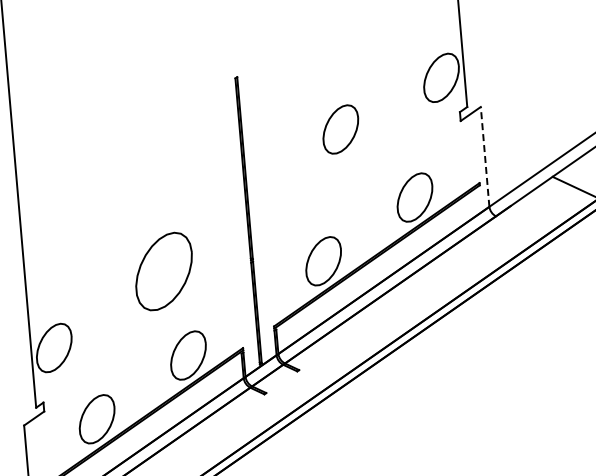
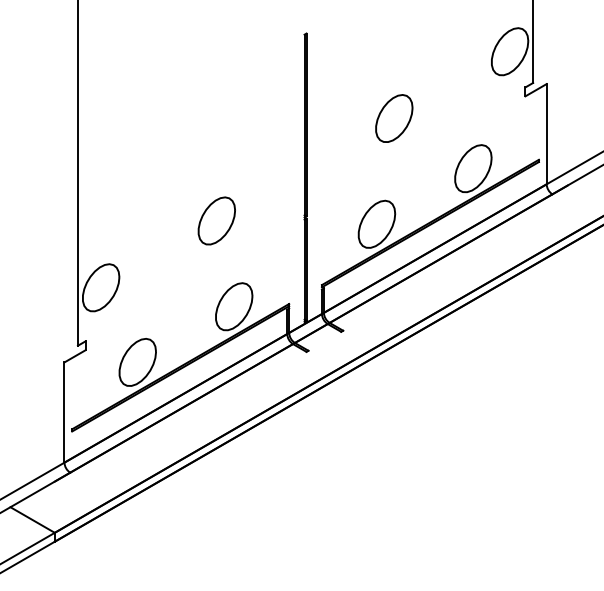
part: (341, 129) -> (394, 118), moved
line: (484, 156) -> (546, 133), dashed -> solid
part: (163, 271) -> (216, 220), size x0.62

